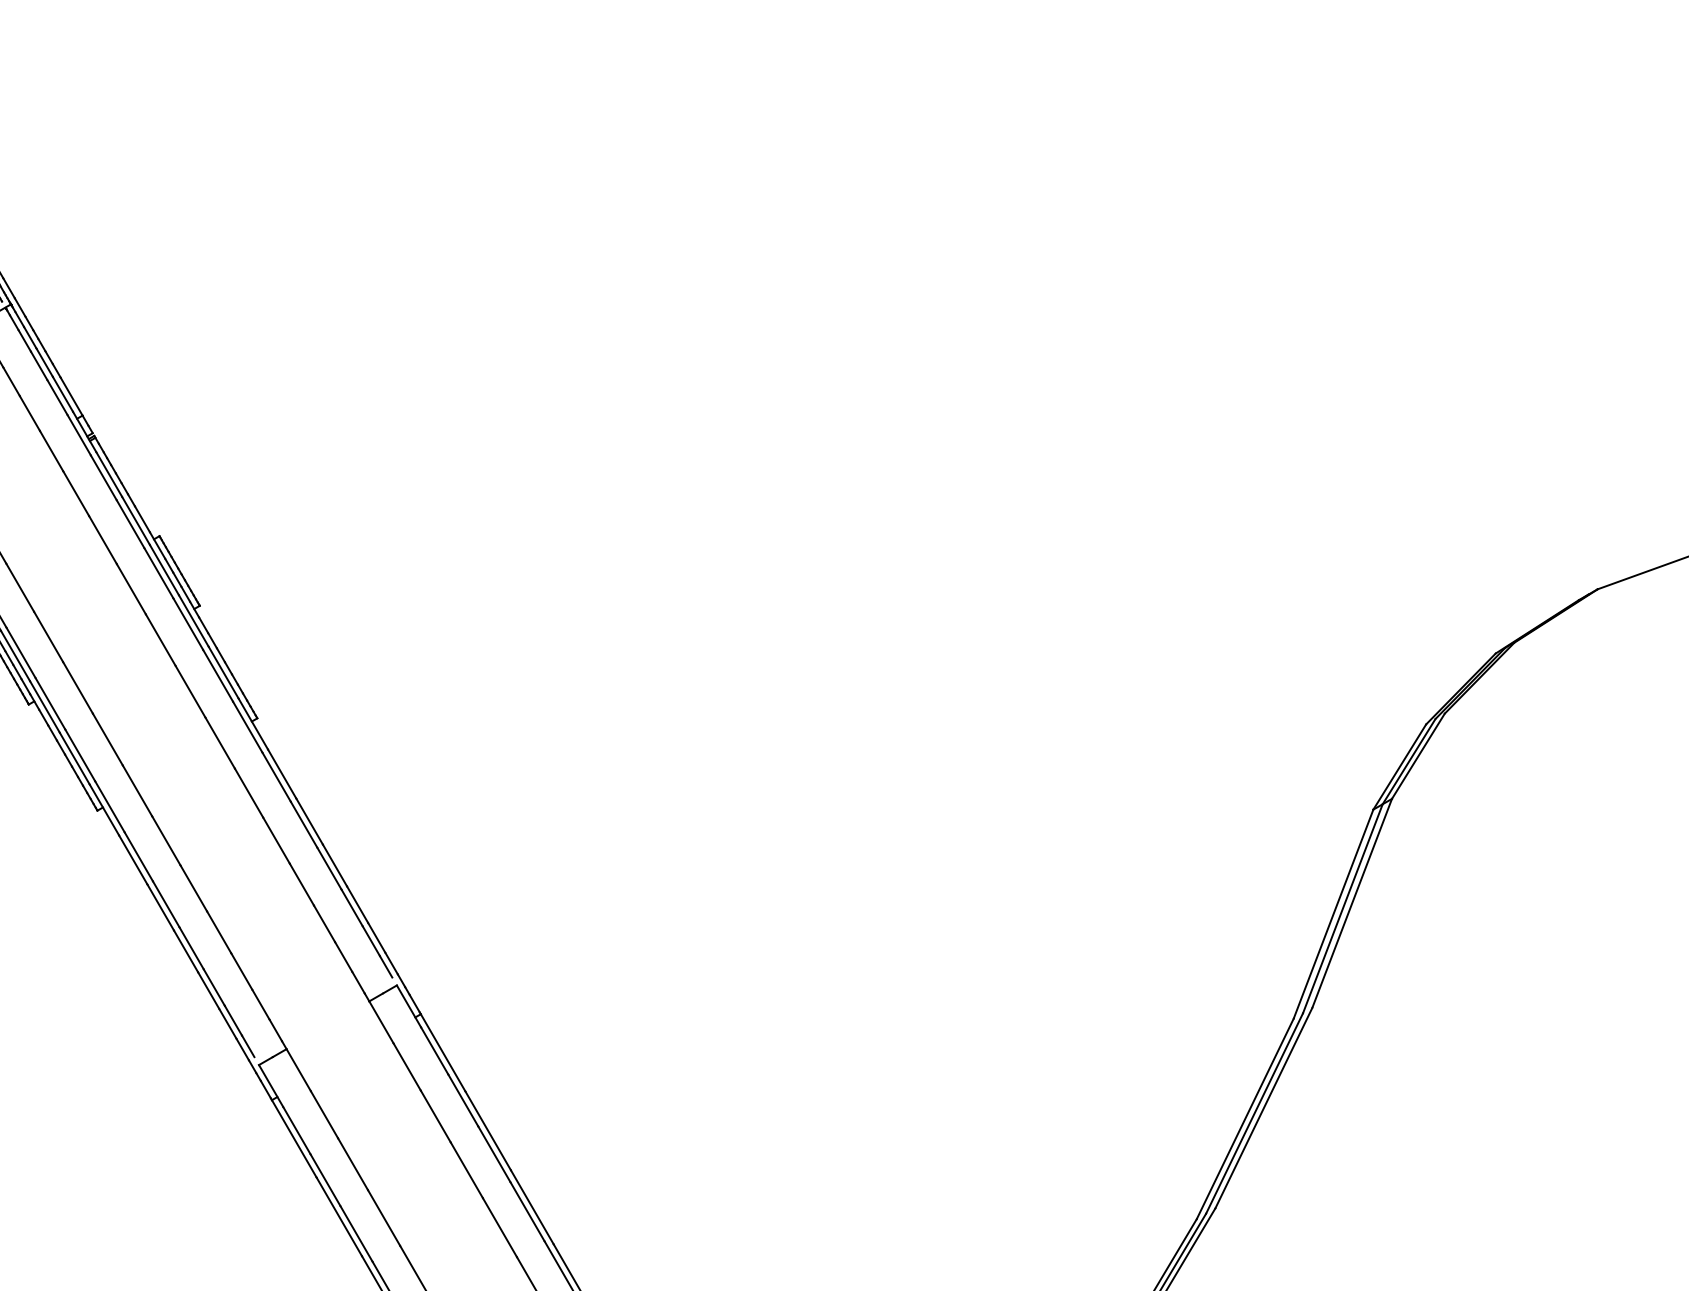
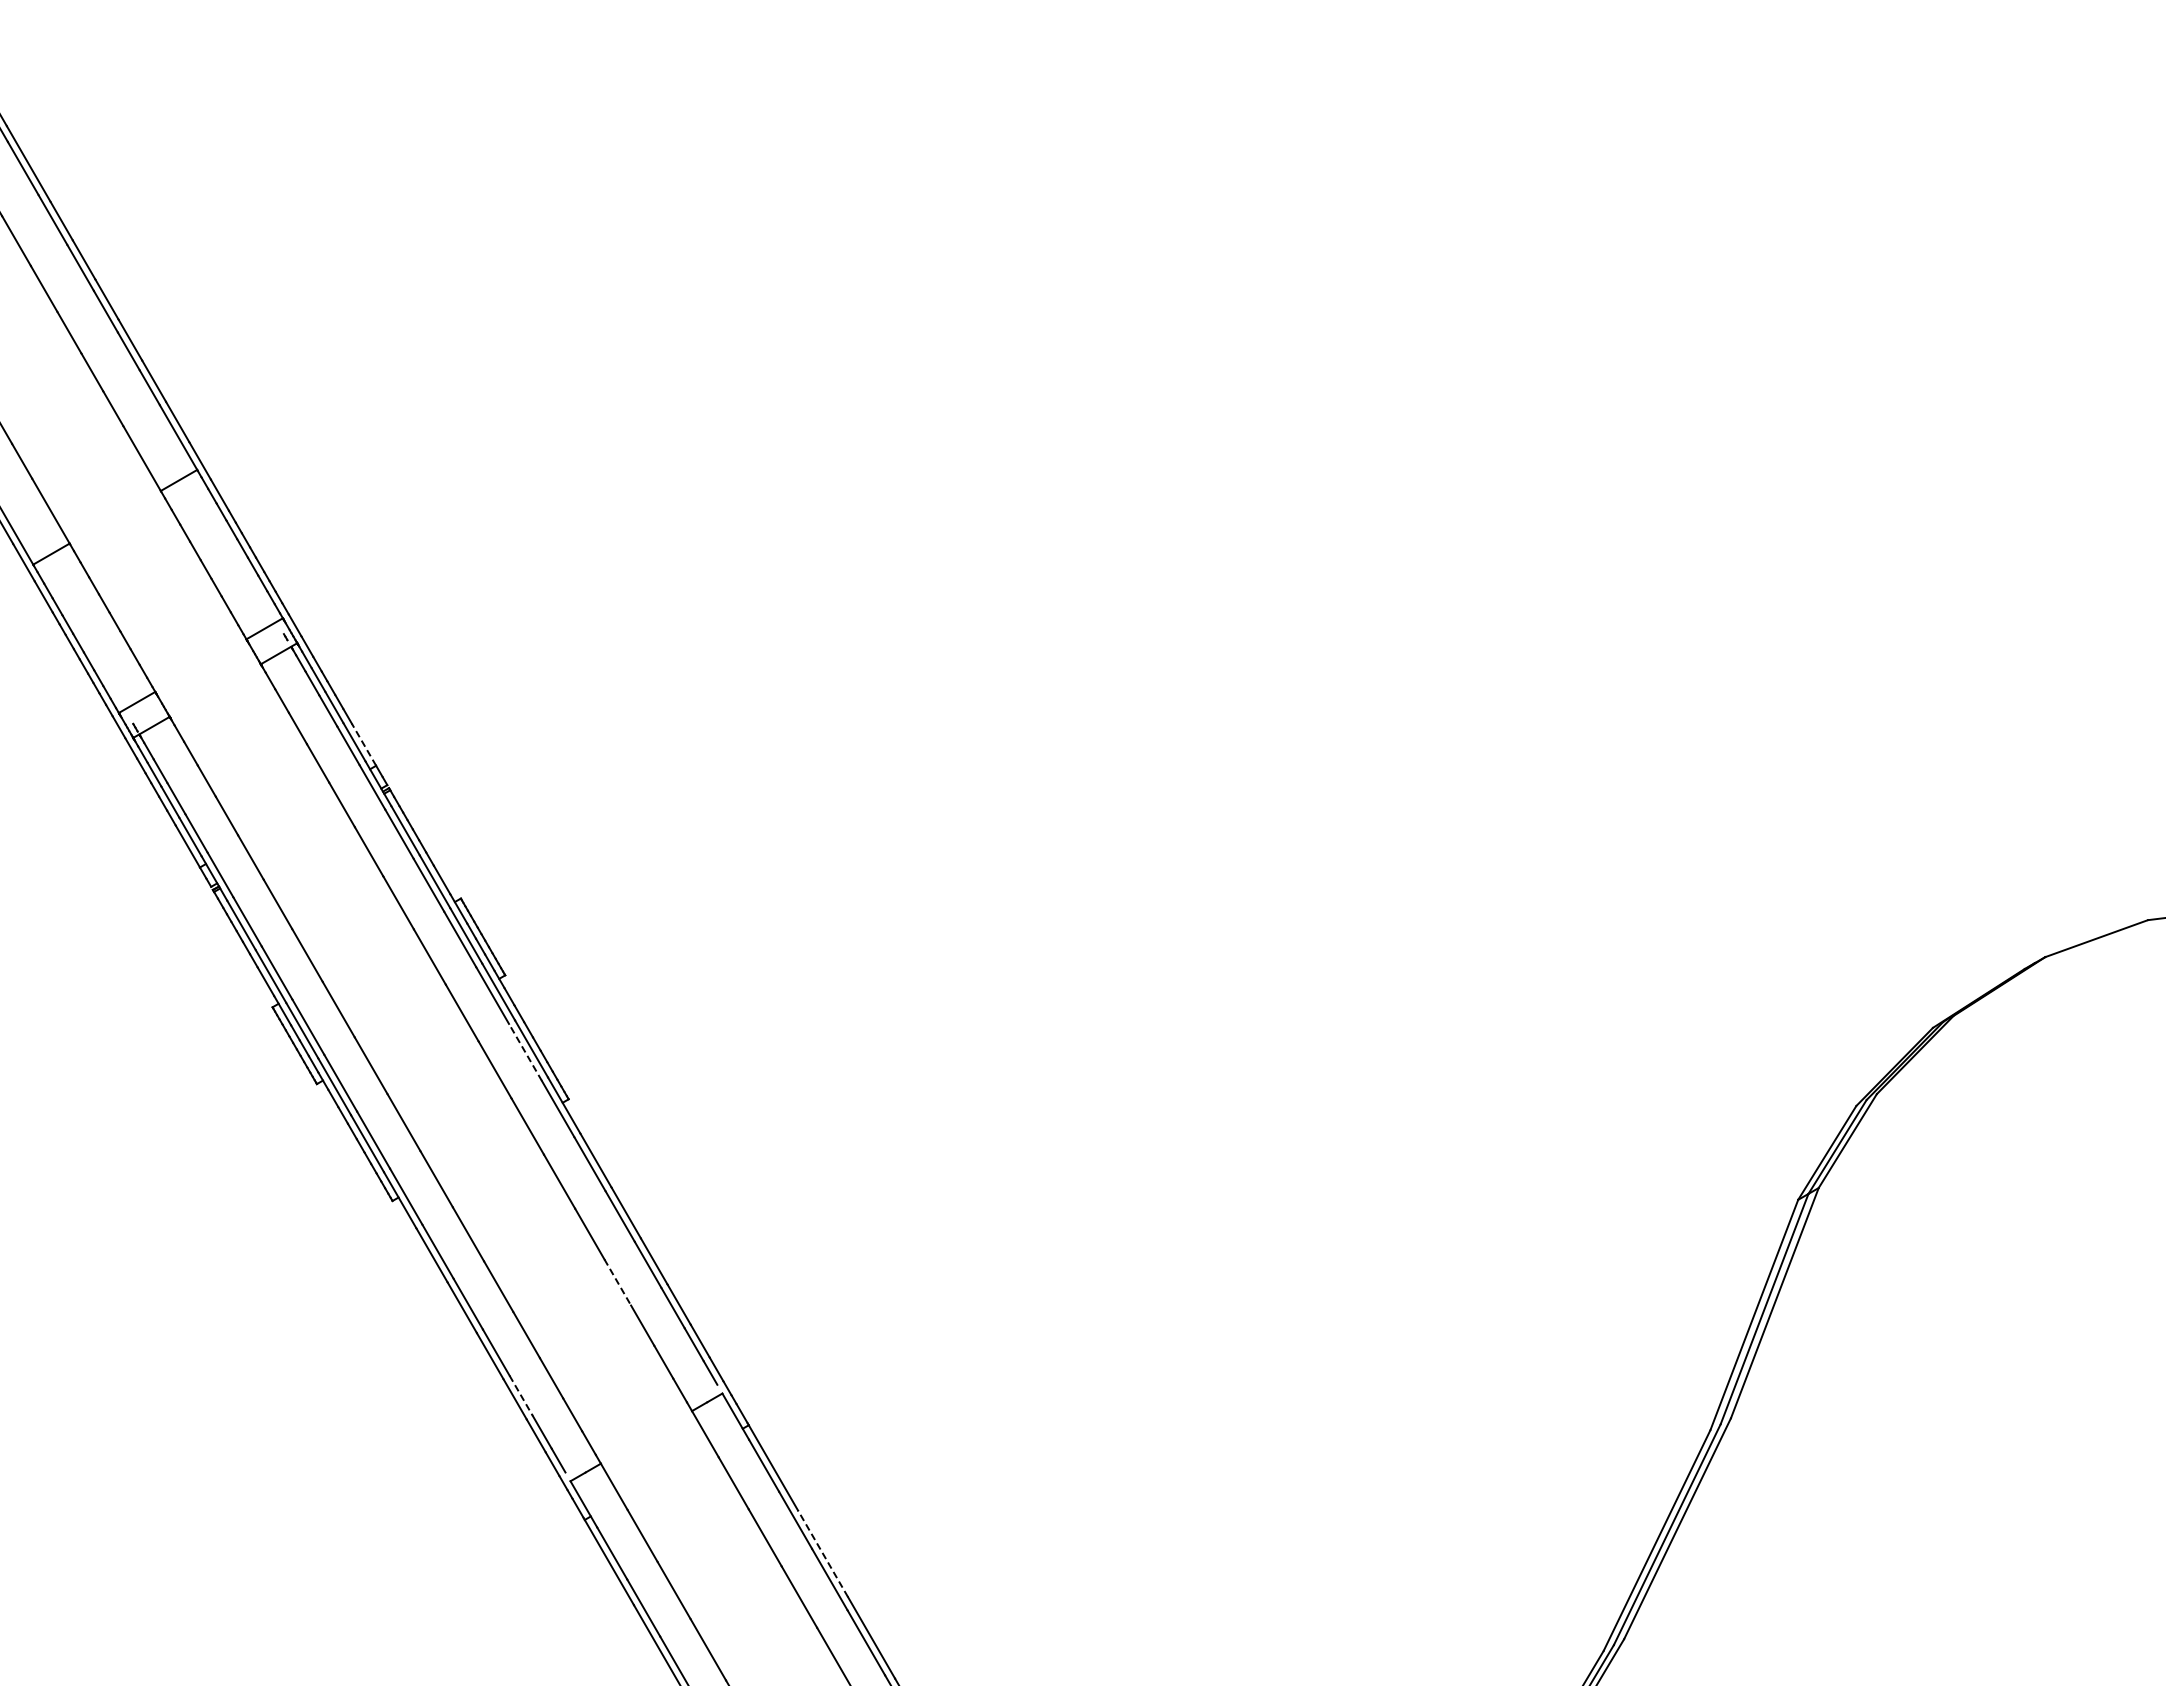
line: (71, 396) -> (363, 744), solid -> dashed
line: (218, 675) -> (525, 1052), solid -> dashed
line: (301, 884) -> (617, 1282), solid -> dashed
line: (214, 988) -> (521, 1396), solid -> dashed
line: (487, 1130) -> (822, 1553), solid -> dashed

